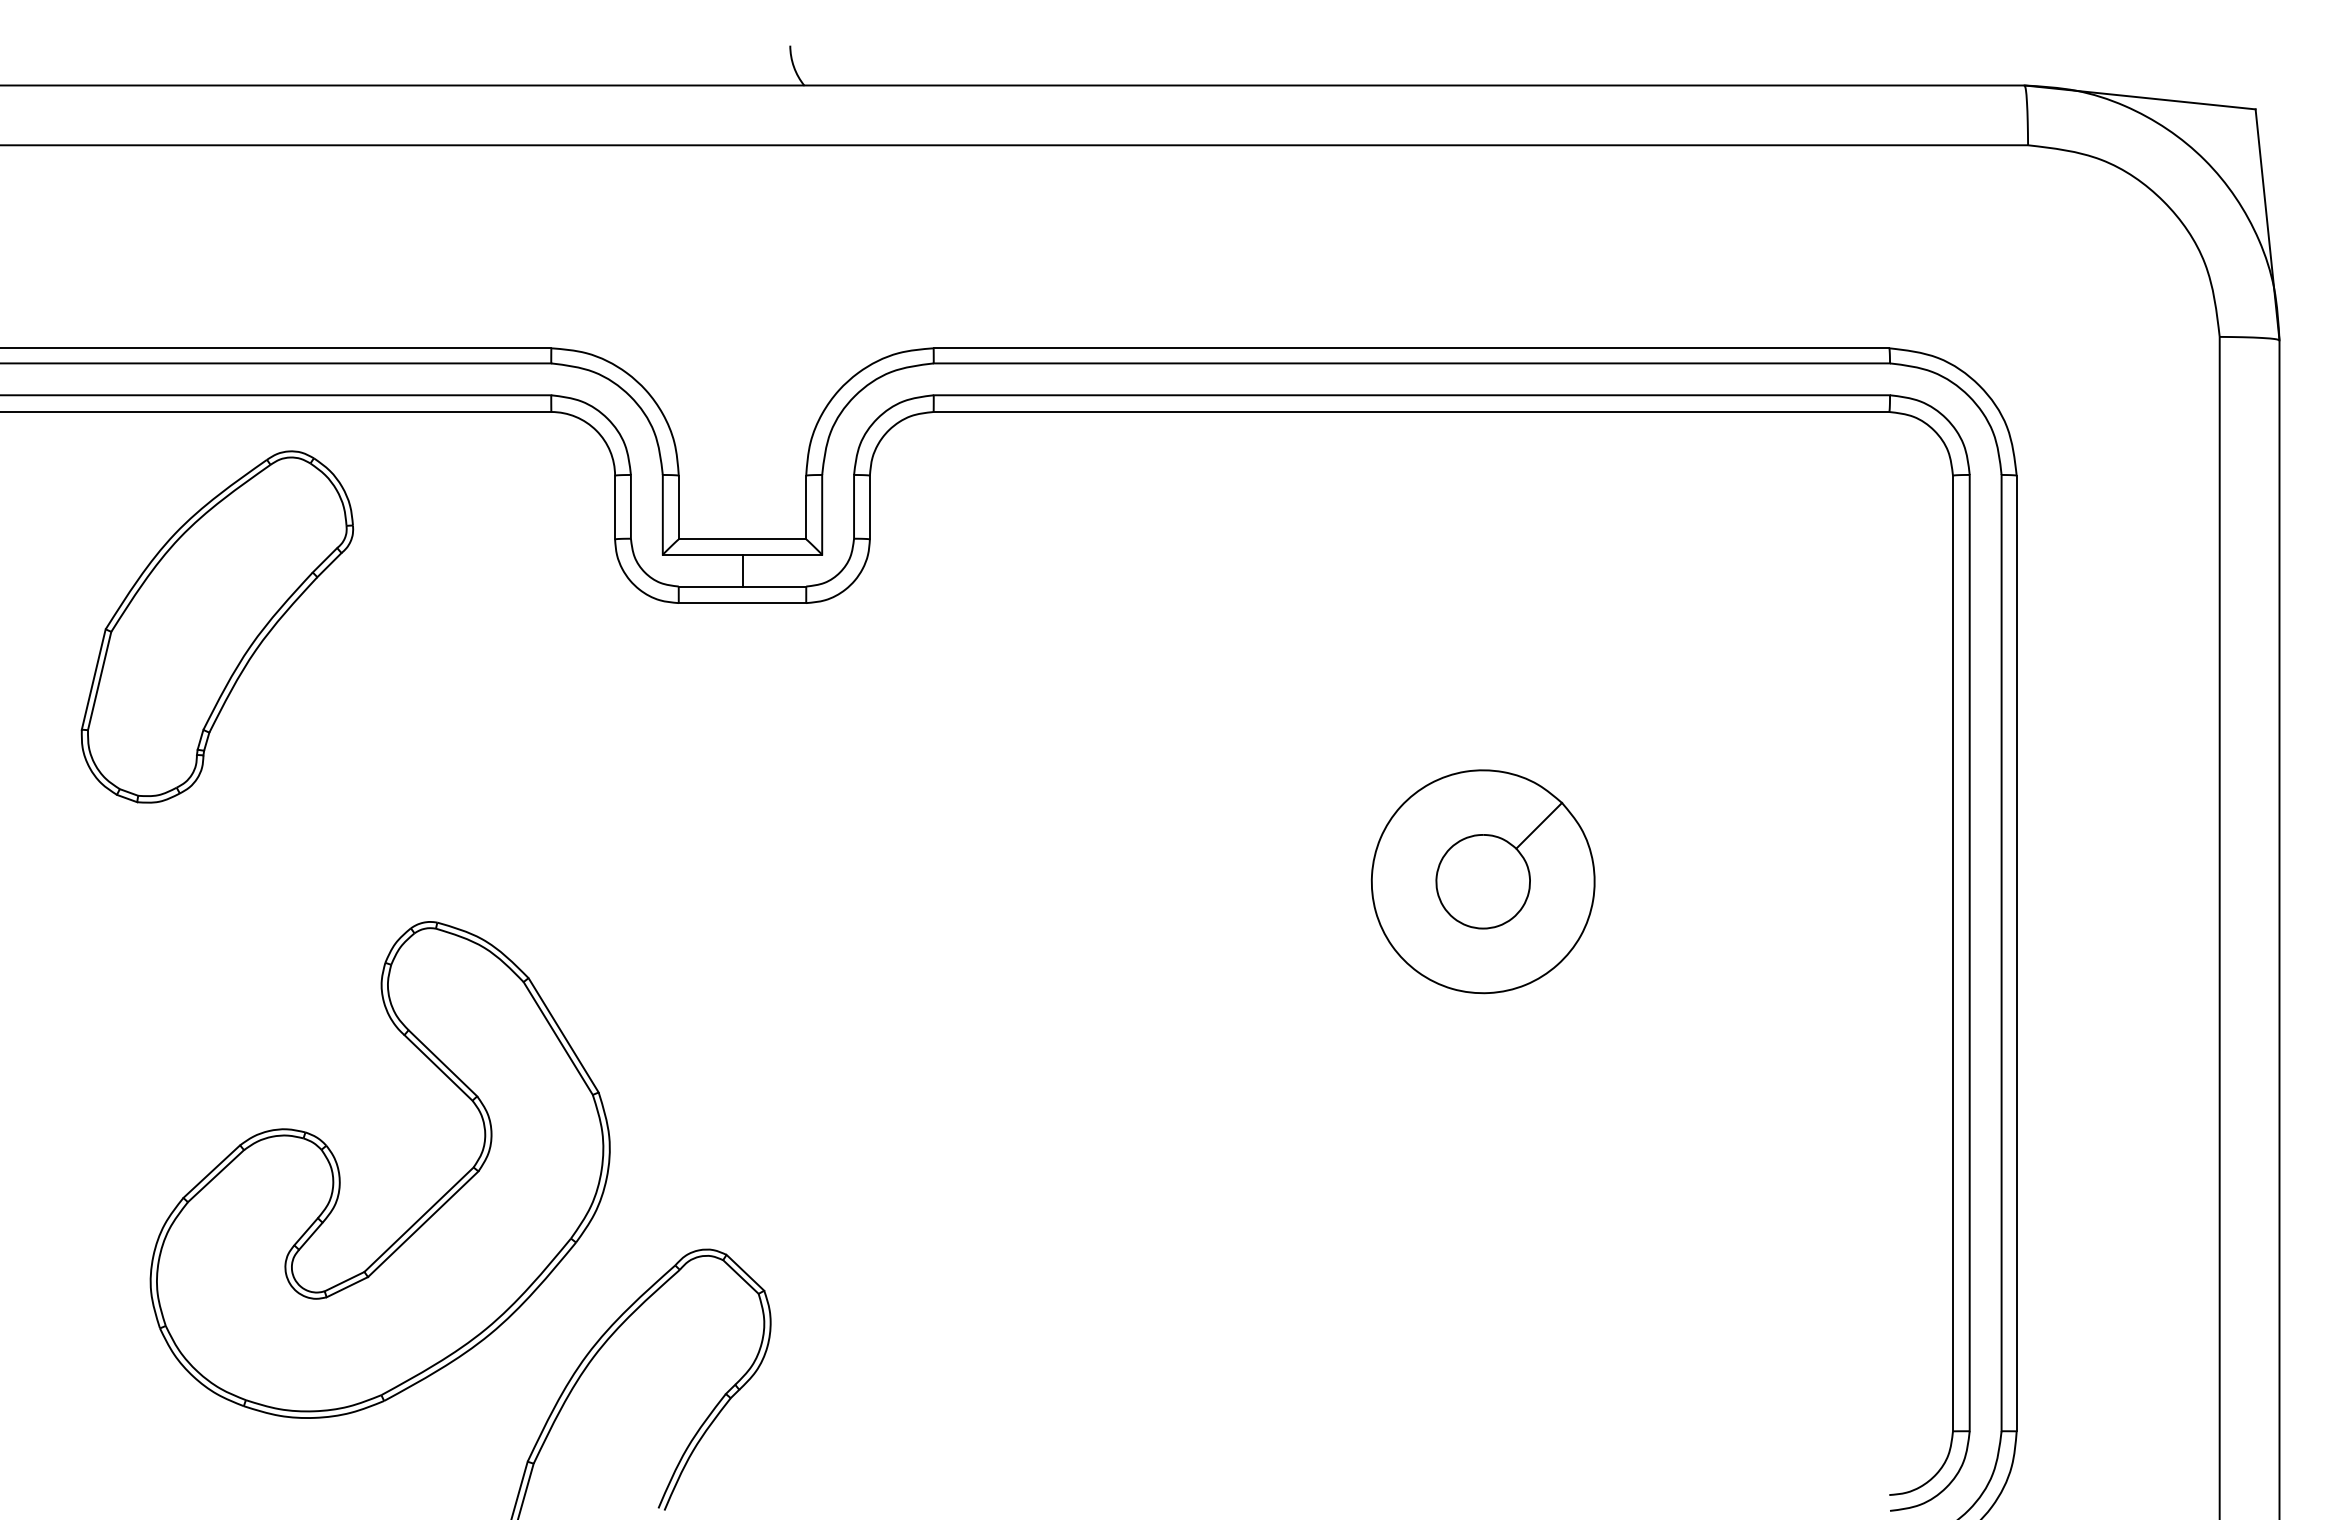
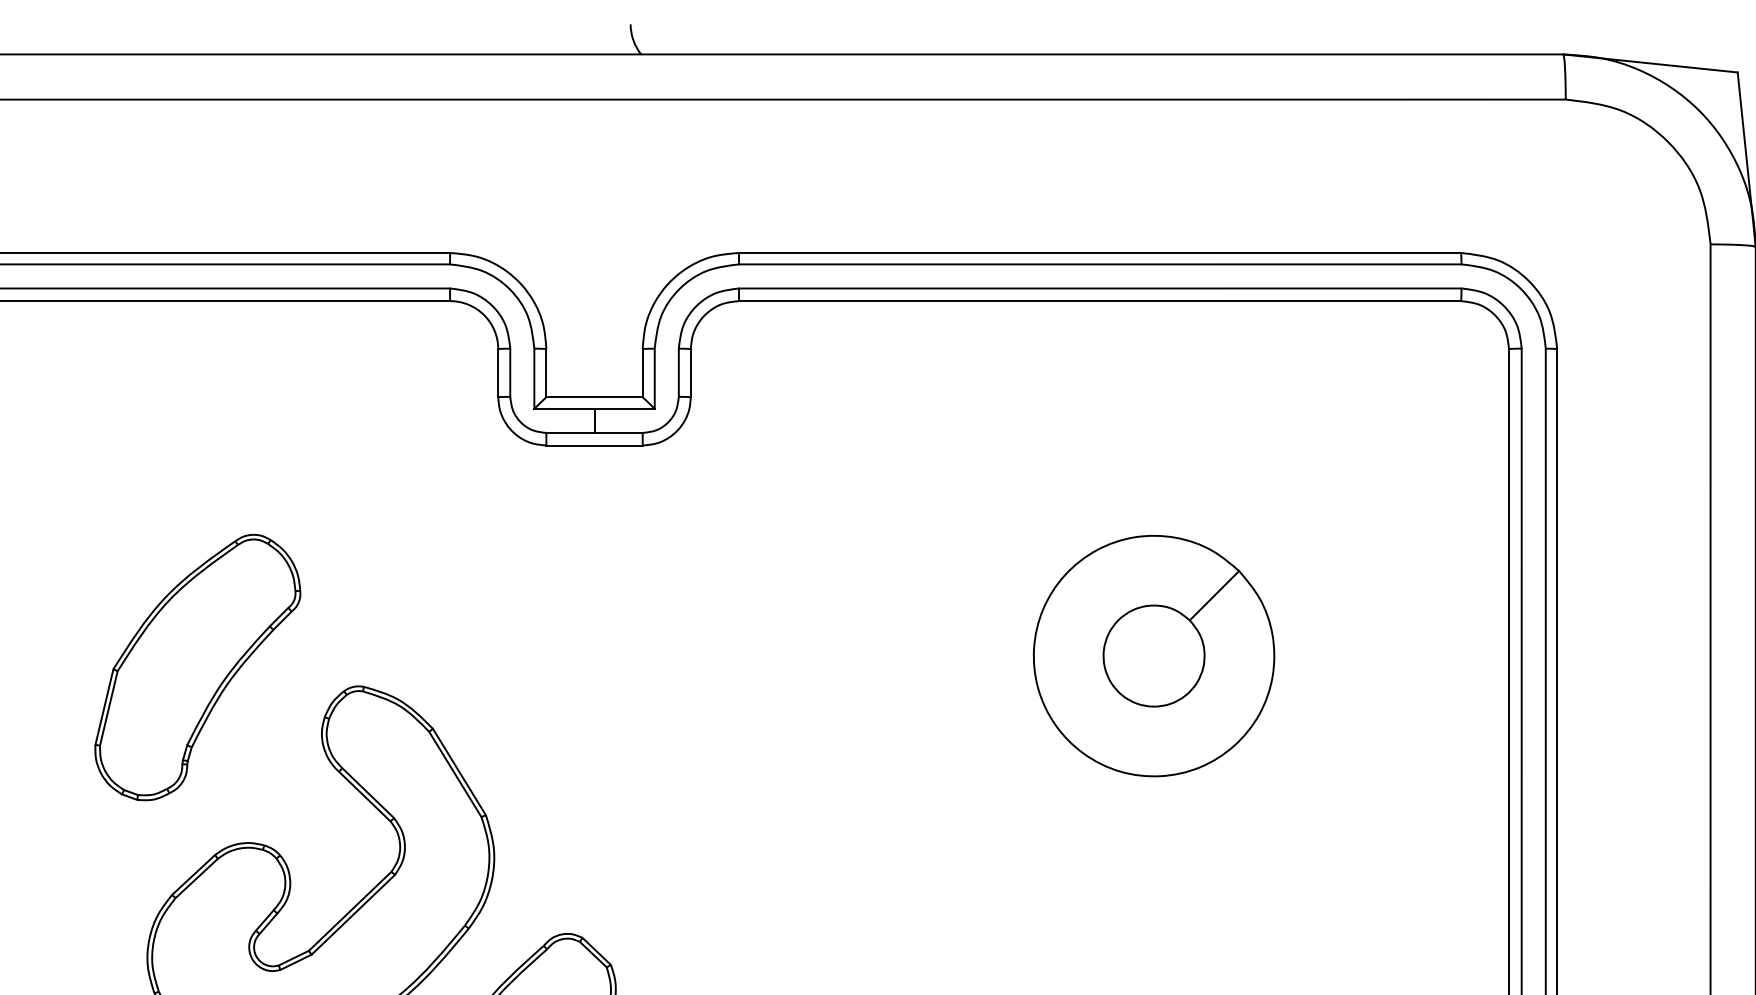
part: (217, 626) -> (197, 667), moved
part: (1483, 881) -> (1154, 655), size x1.43

